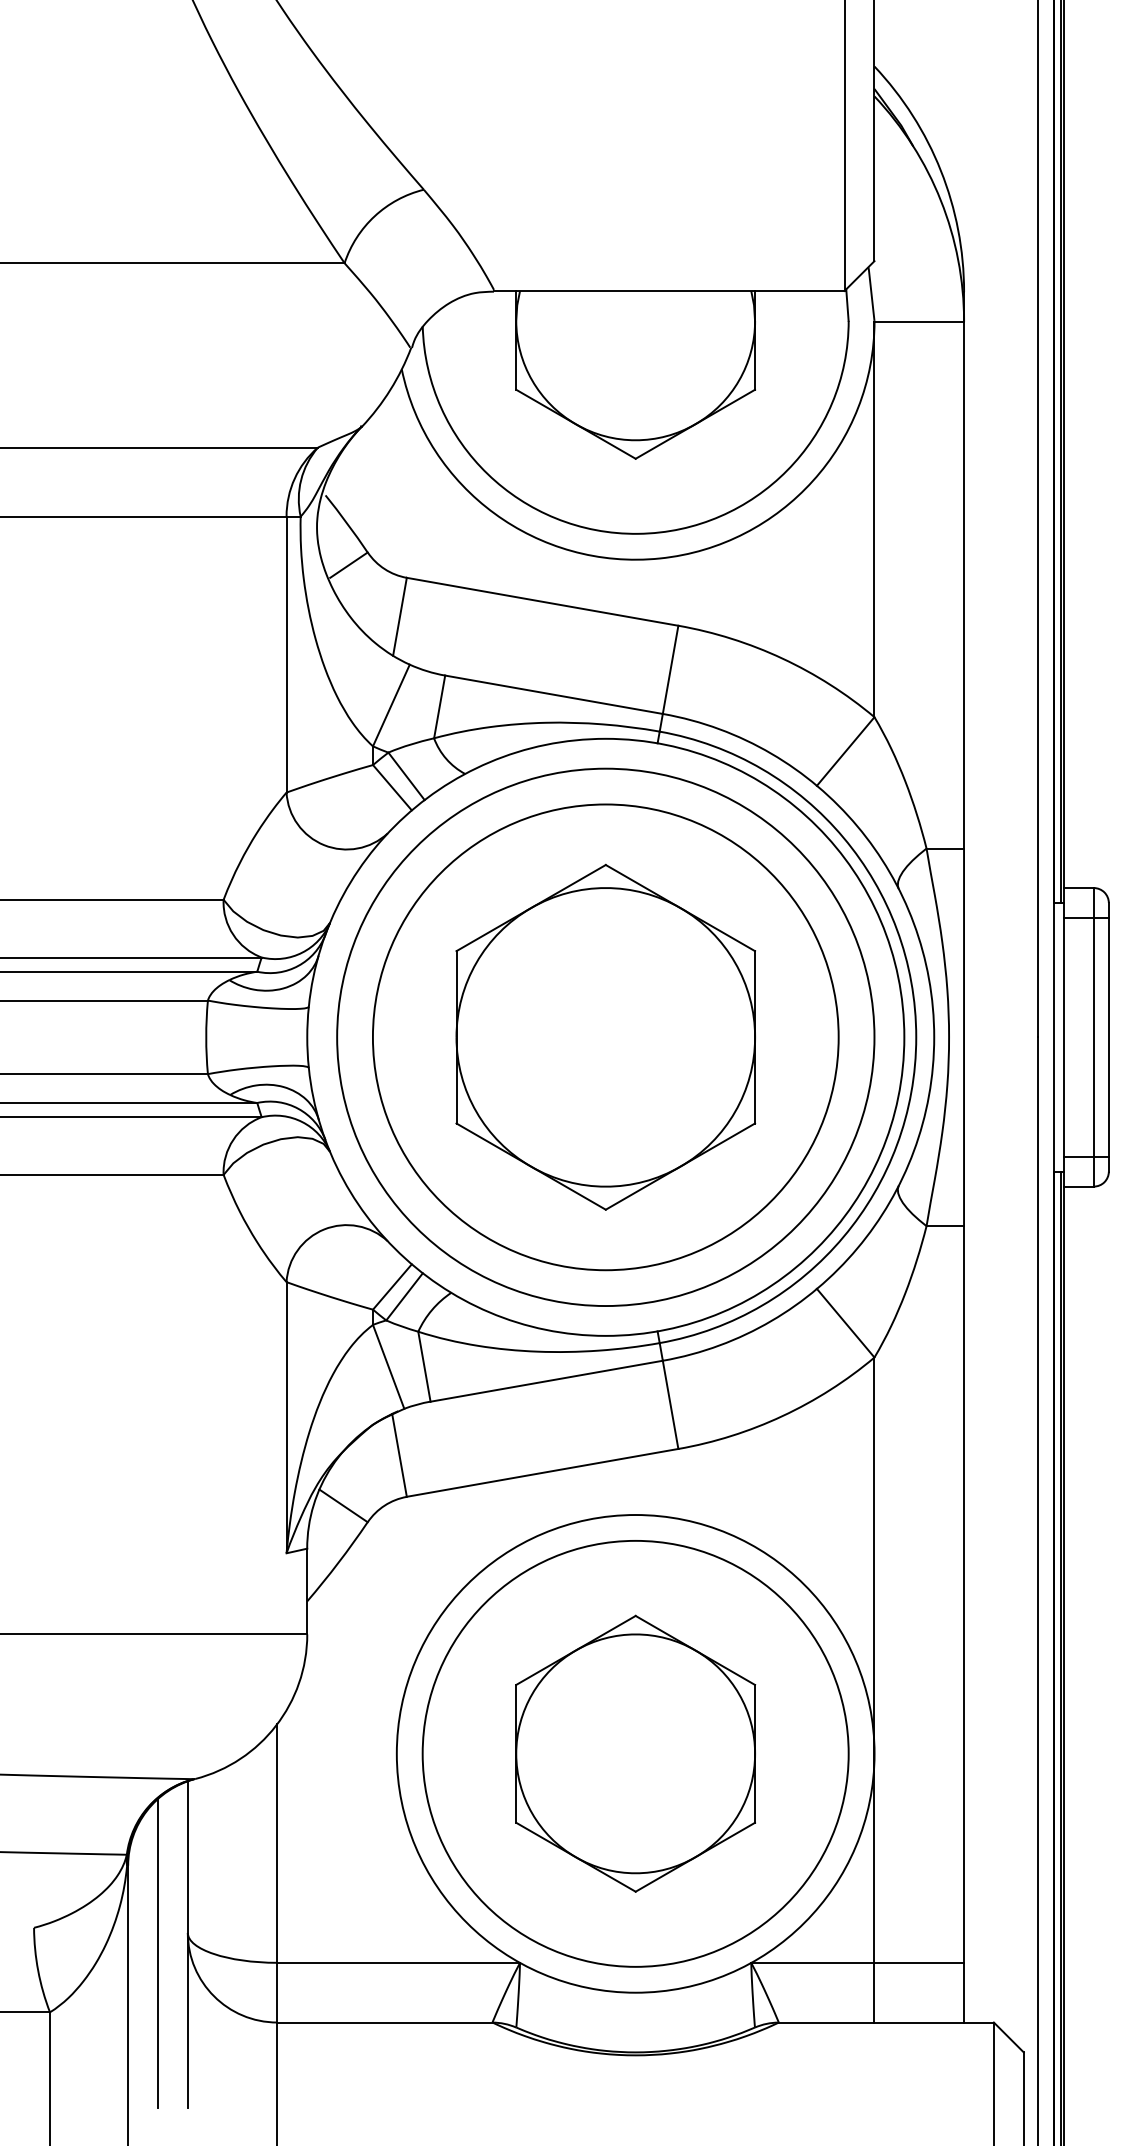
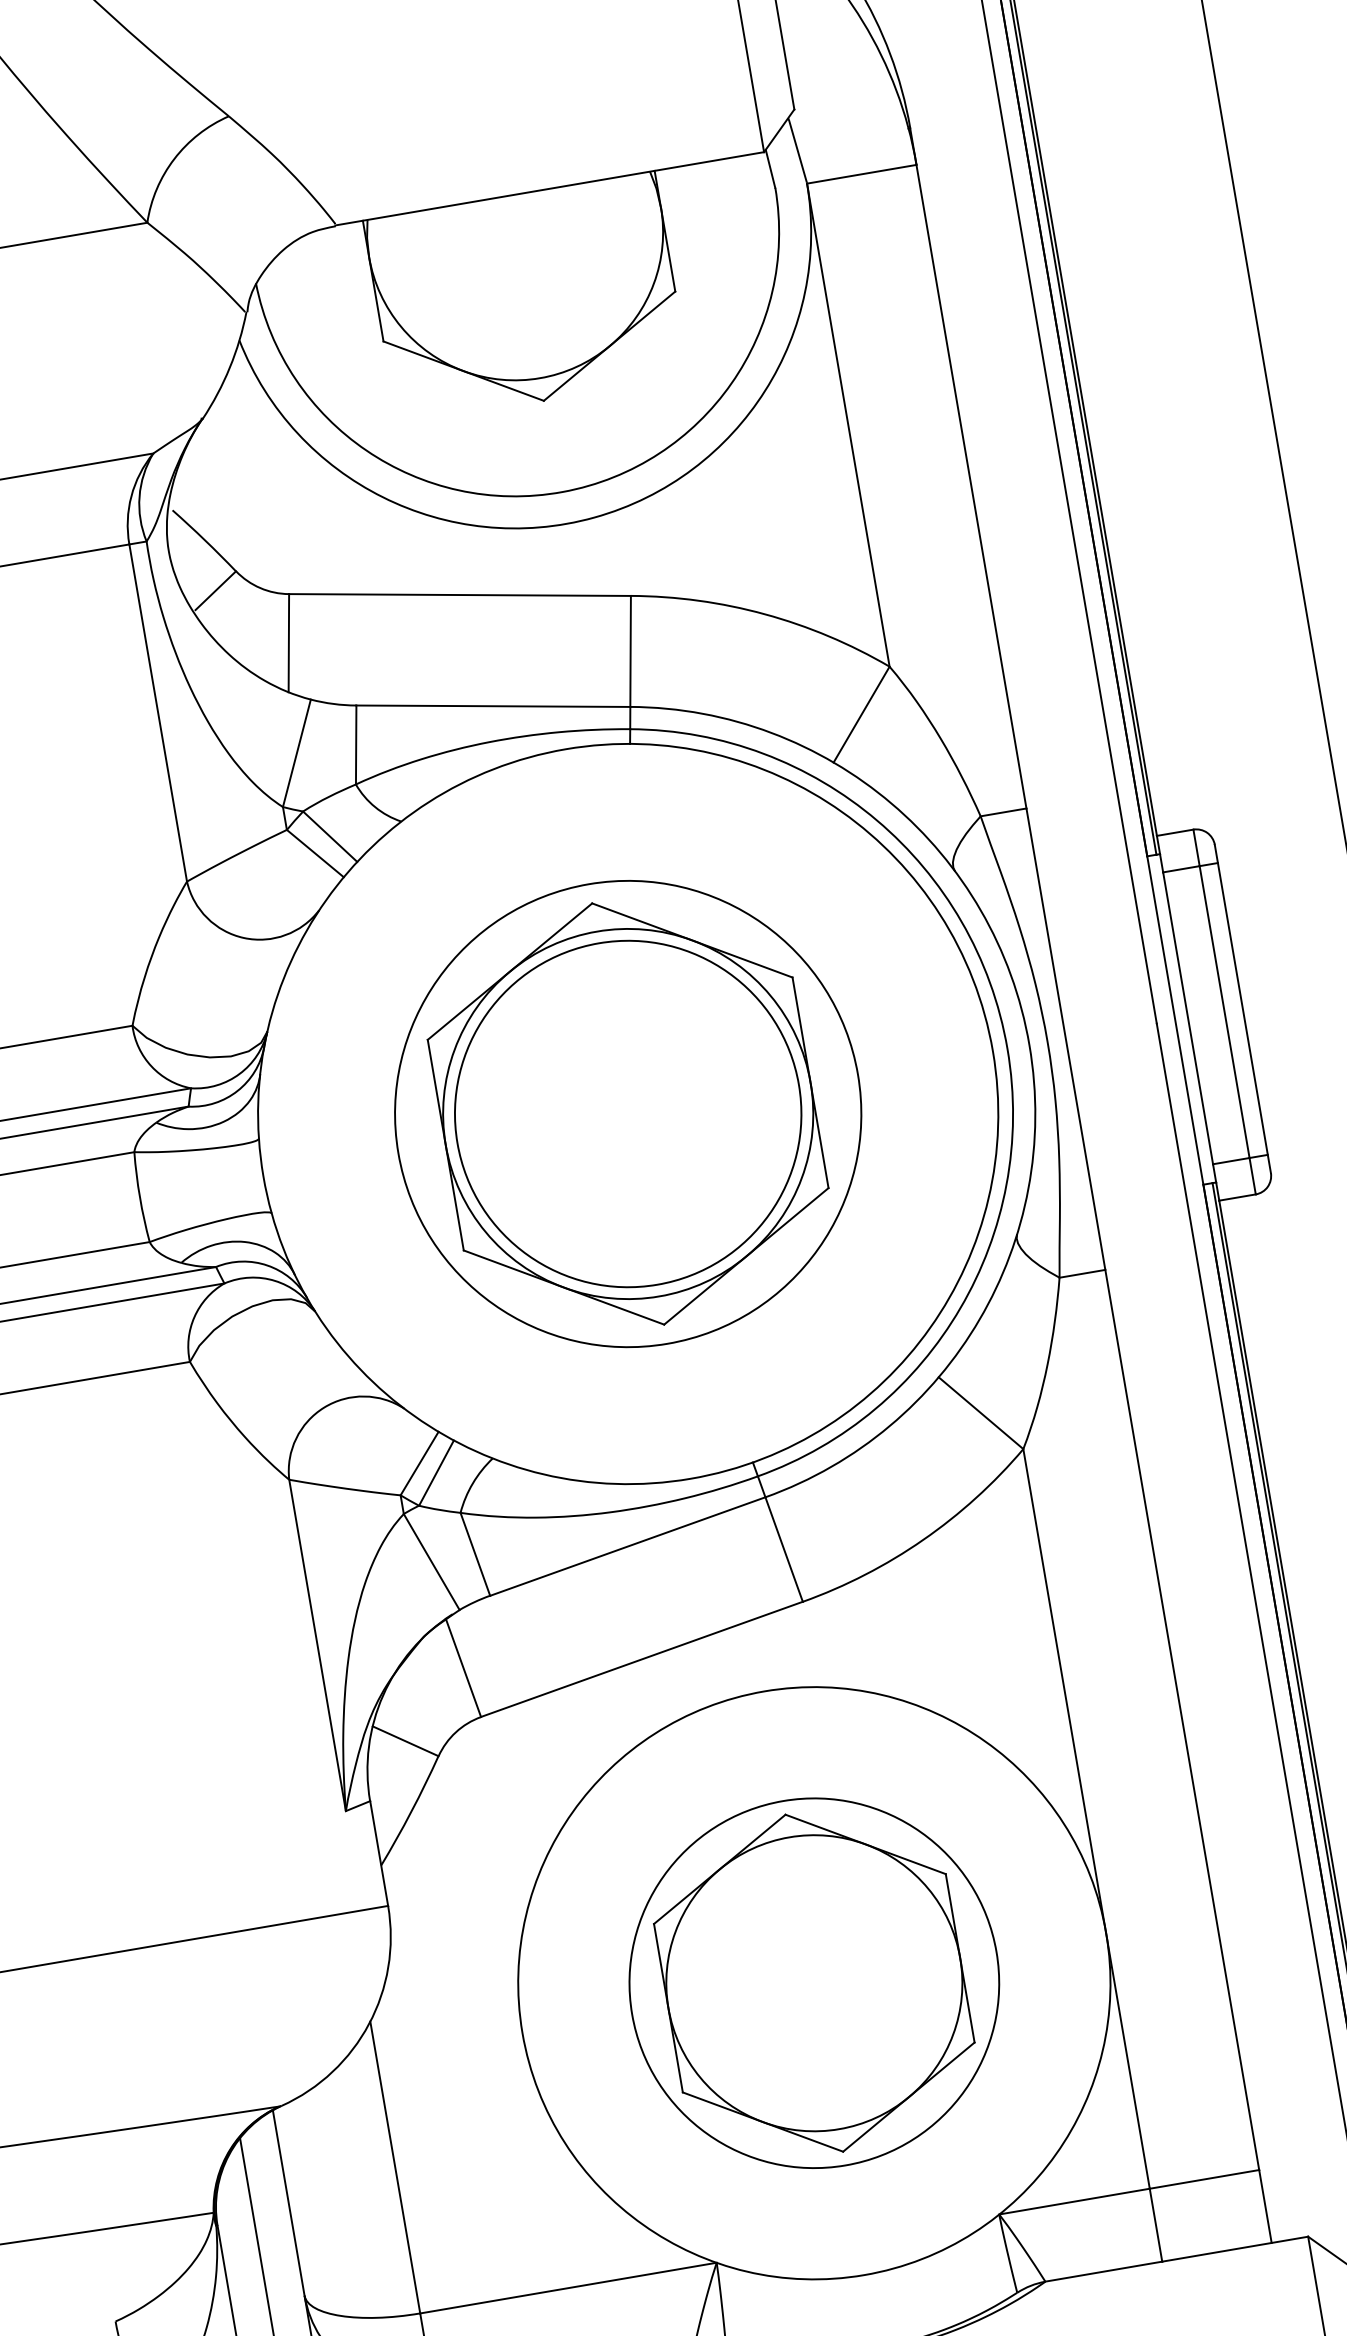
circle: (605, 1037) -> (627, 1114), size x0.6
circle: (605, 1037) -> (627, 1114), size x0.7
circle: (635, 1753) -> (814, 1982), size x0.7

